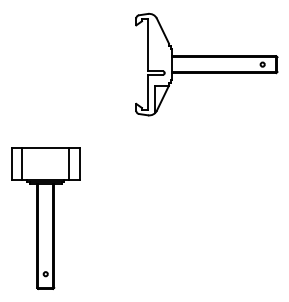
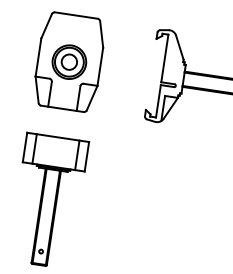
part: (45, 64) -> (69, 62), added

